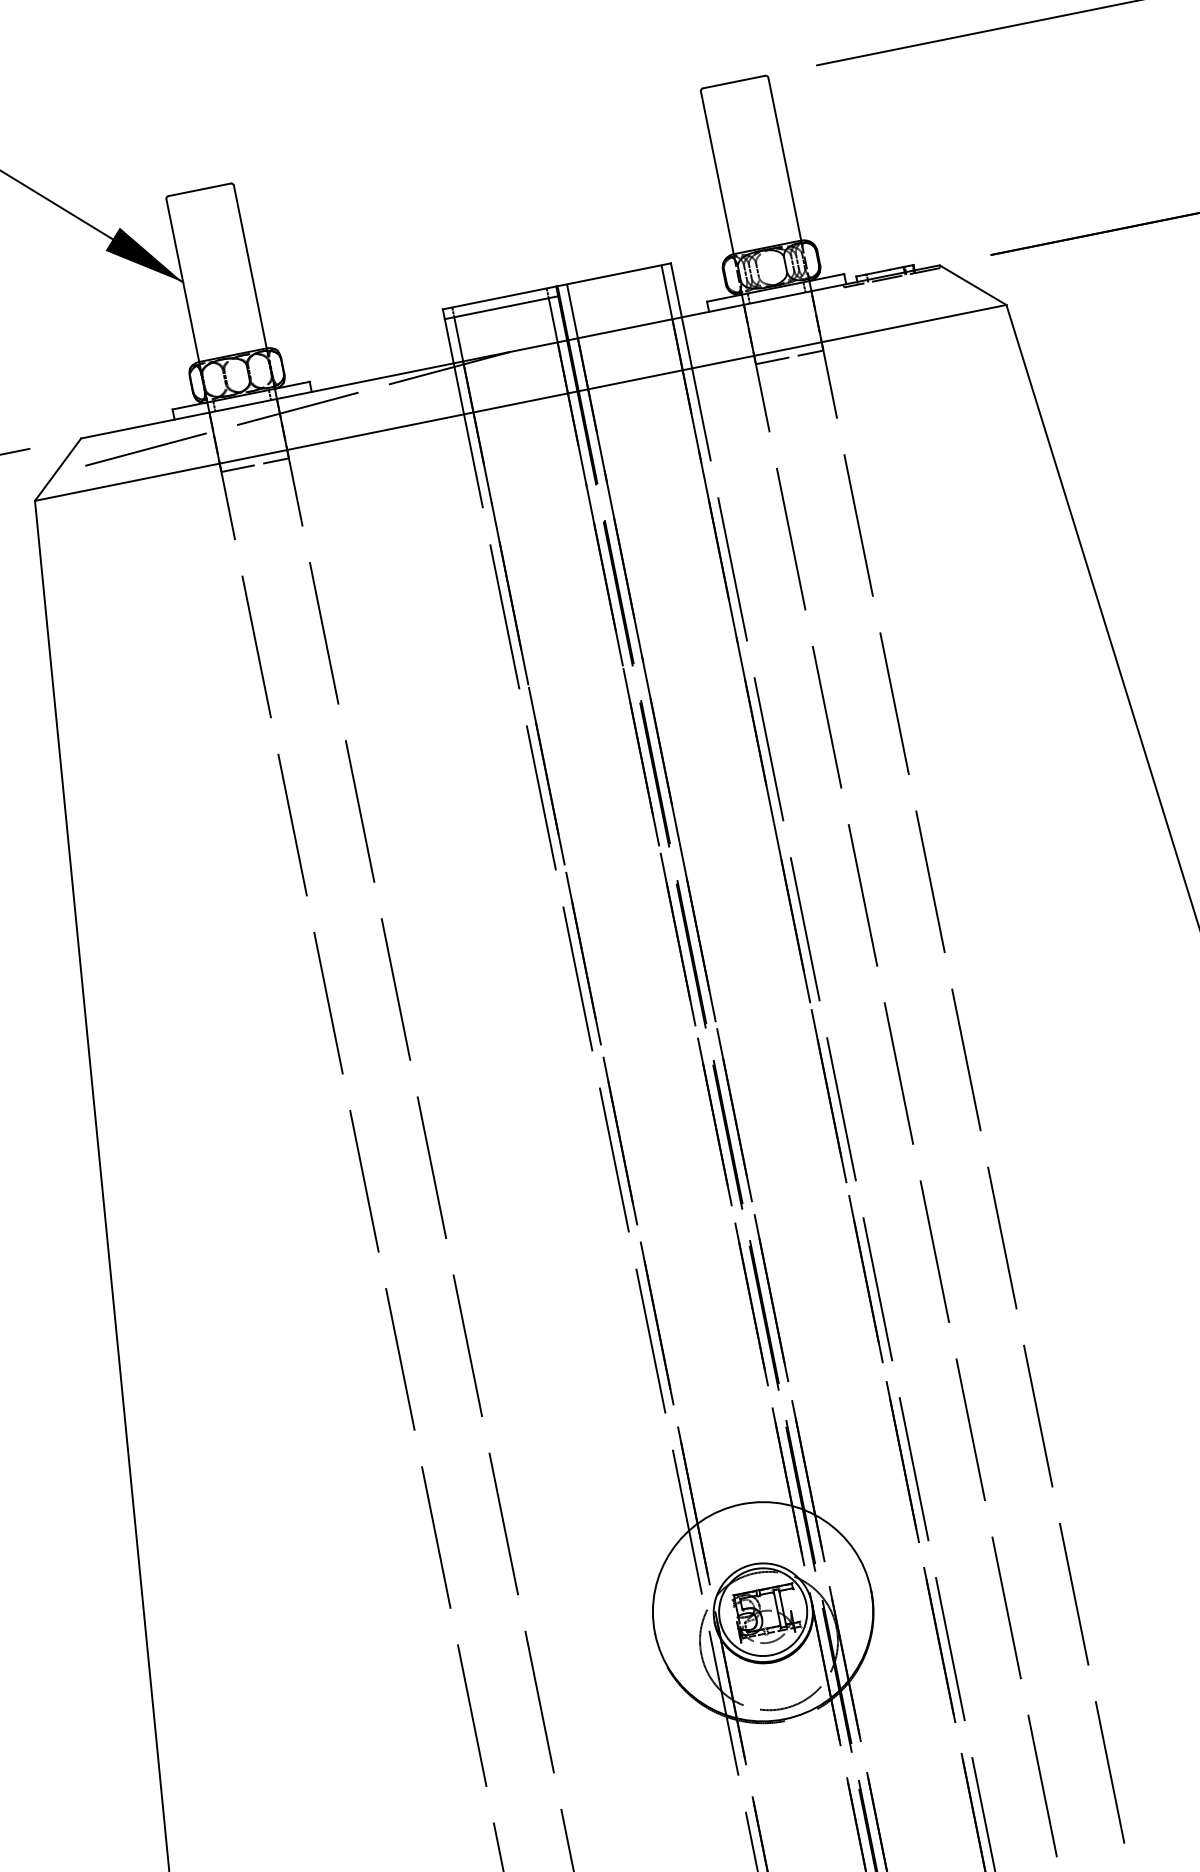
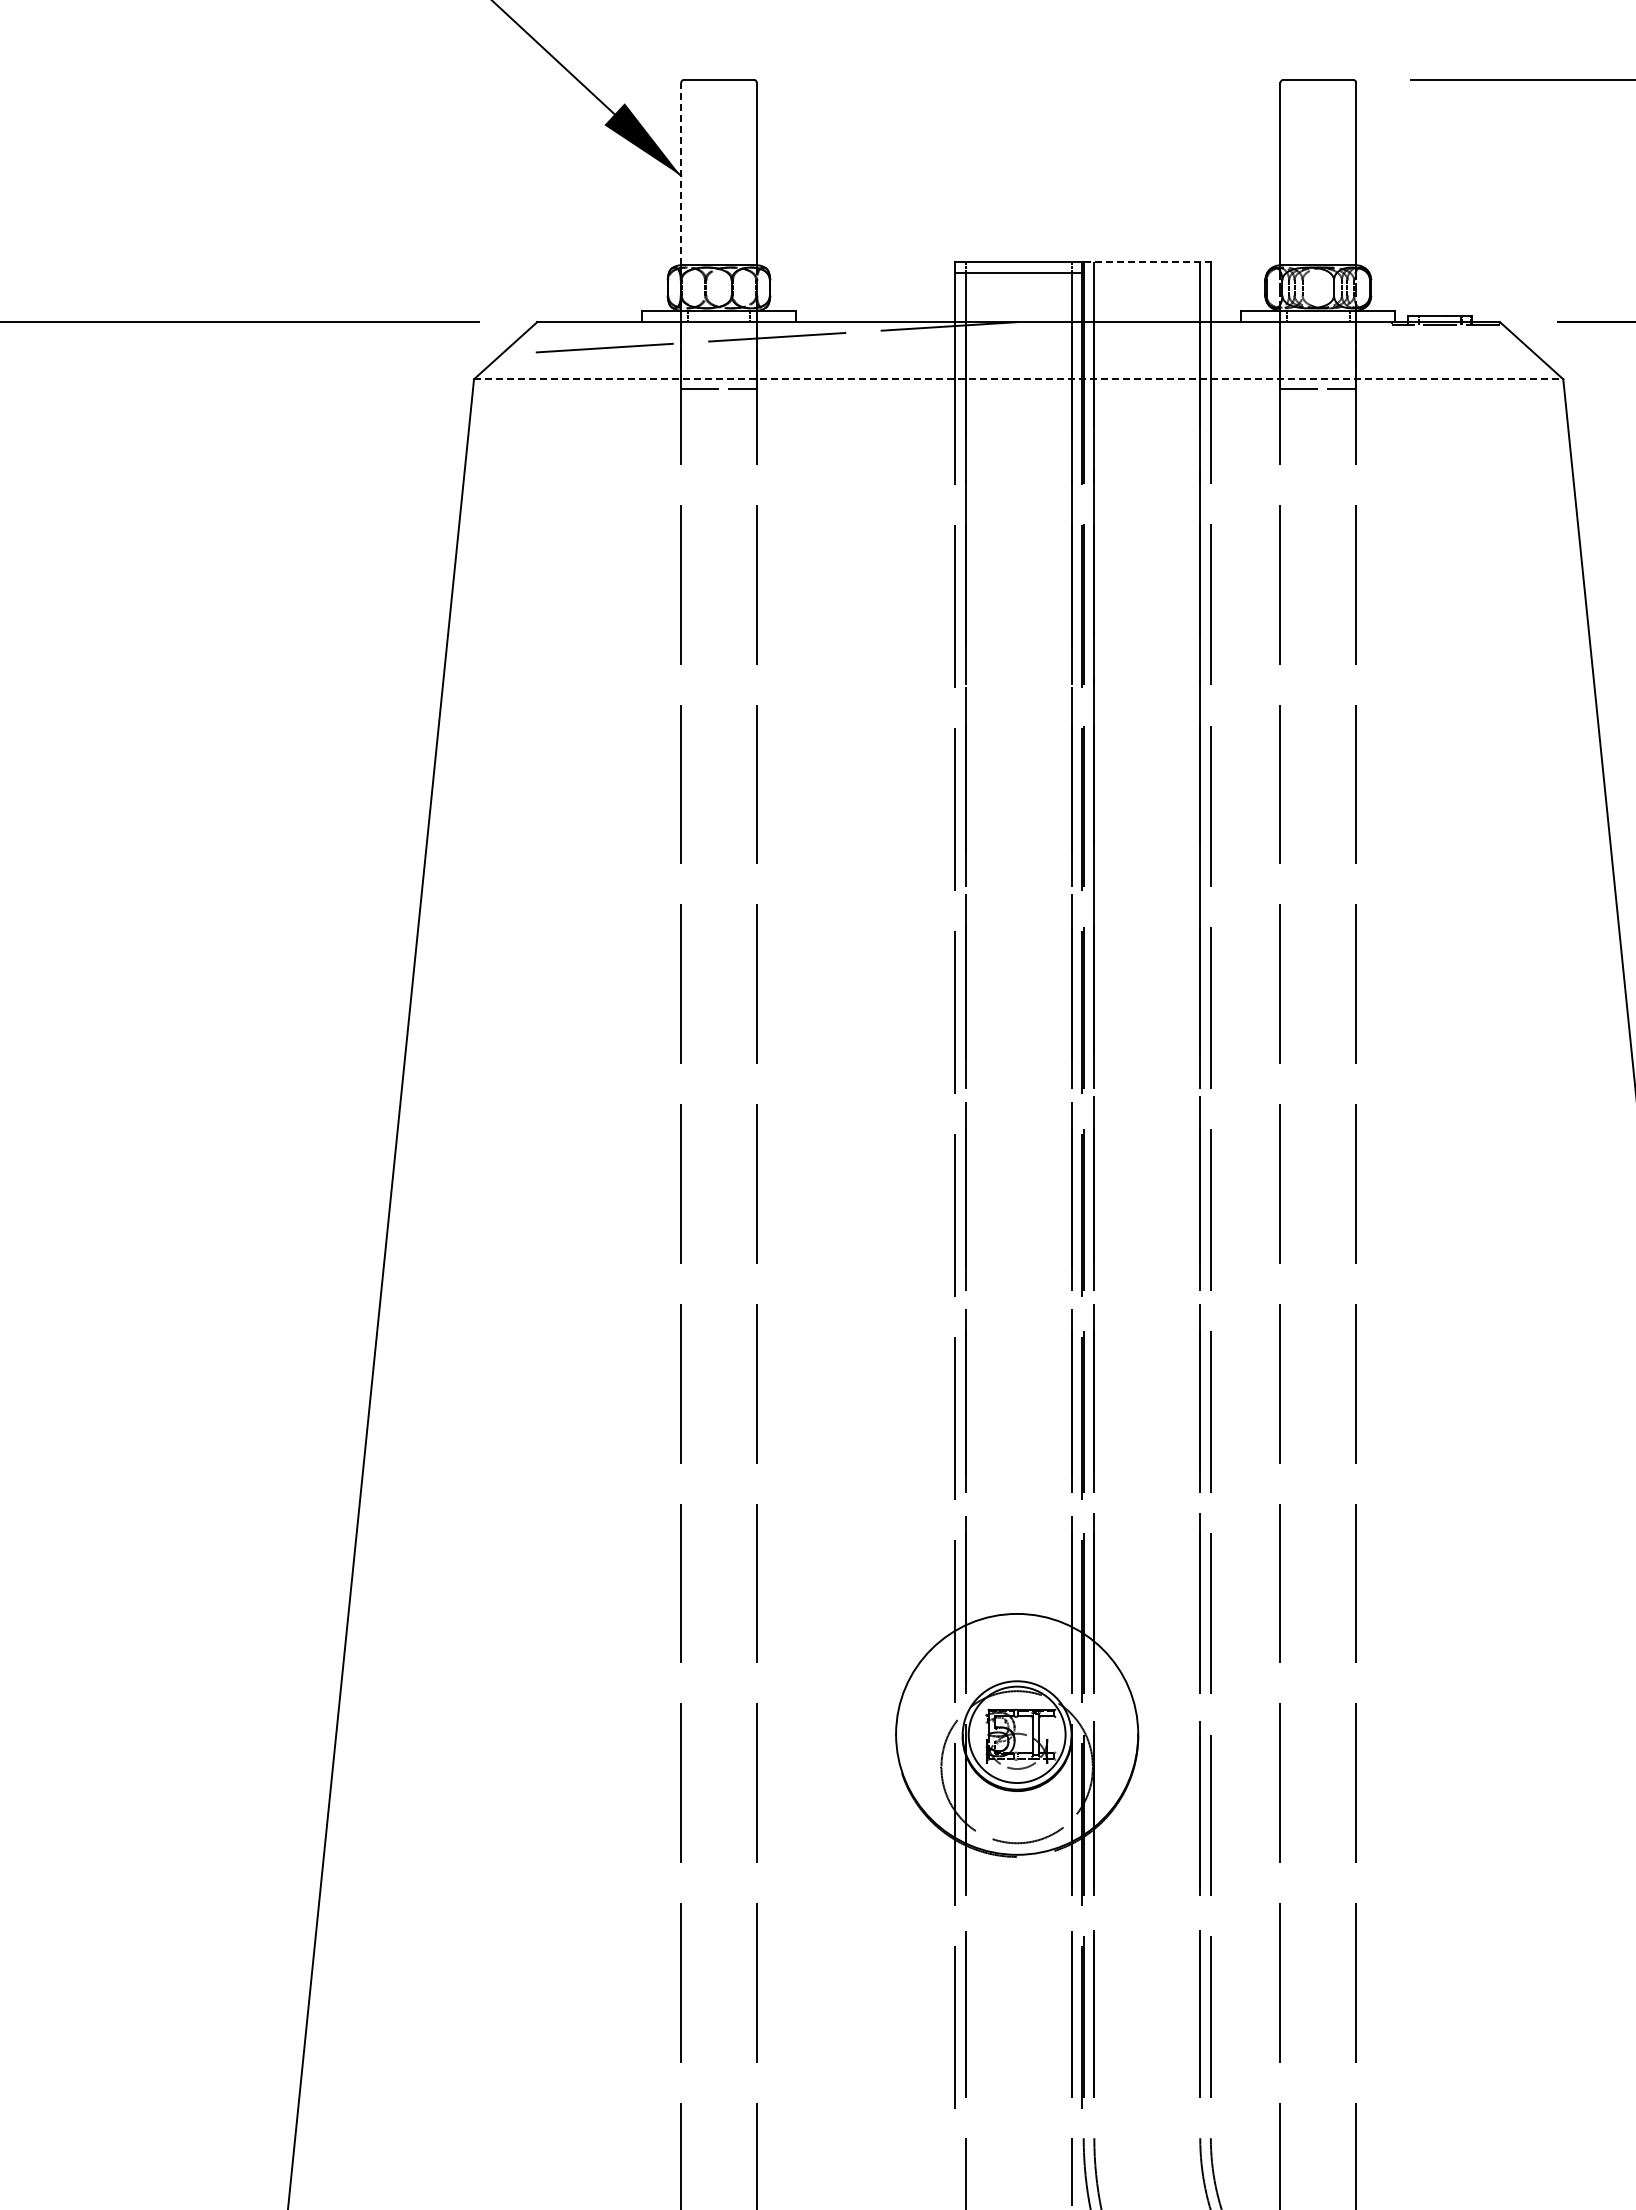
line: (614, 274) -> (1147, 261), solid -> dashed
line: (183, 280) -> (681, 173), solid -> dashed
line: (520, 403) -> (1018, 379), solid -> dashed

